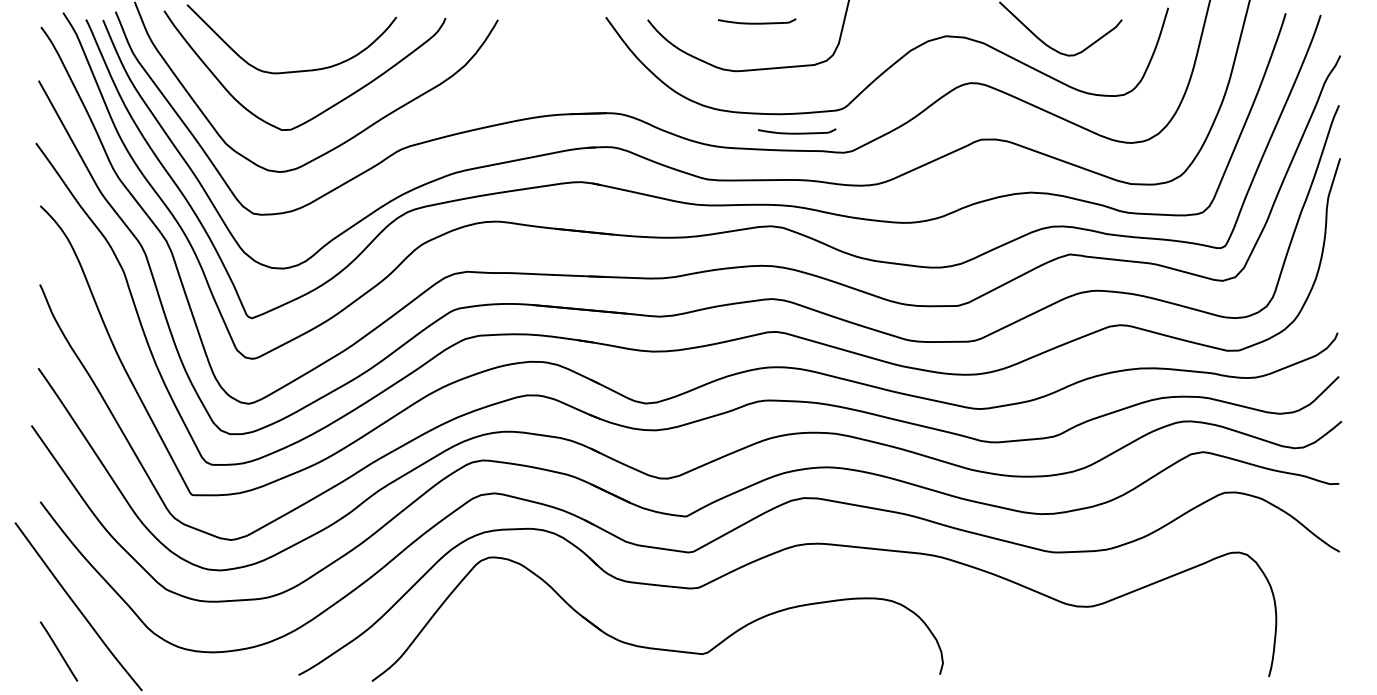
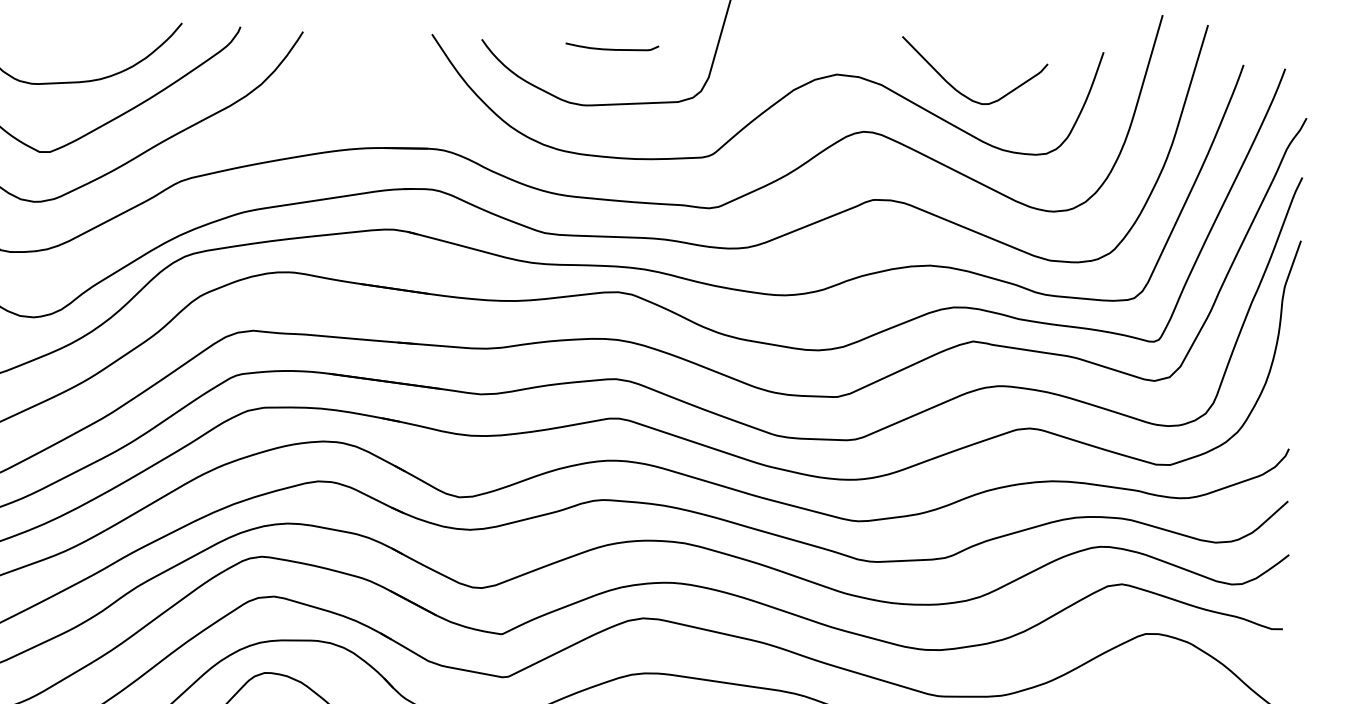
curve: (797, 132) -> (654, 181), removed

